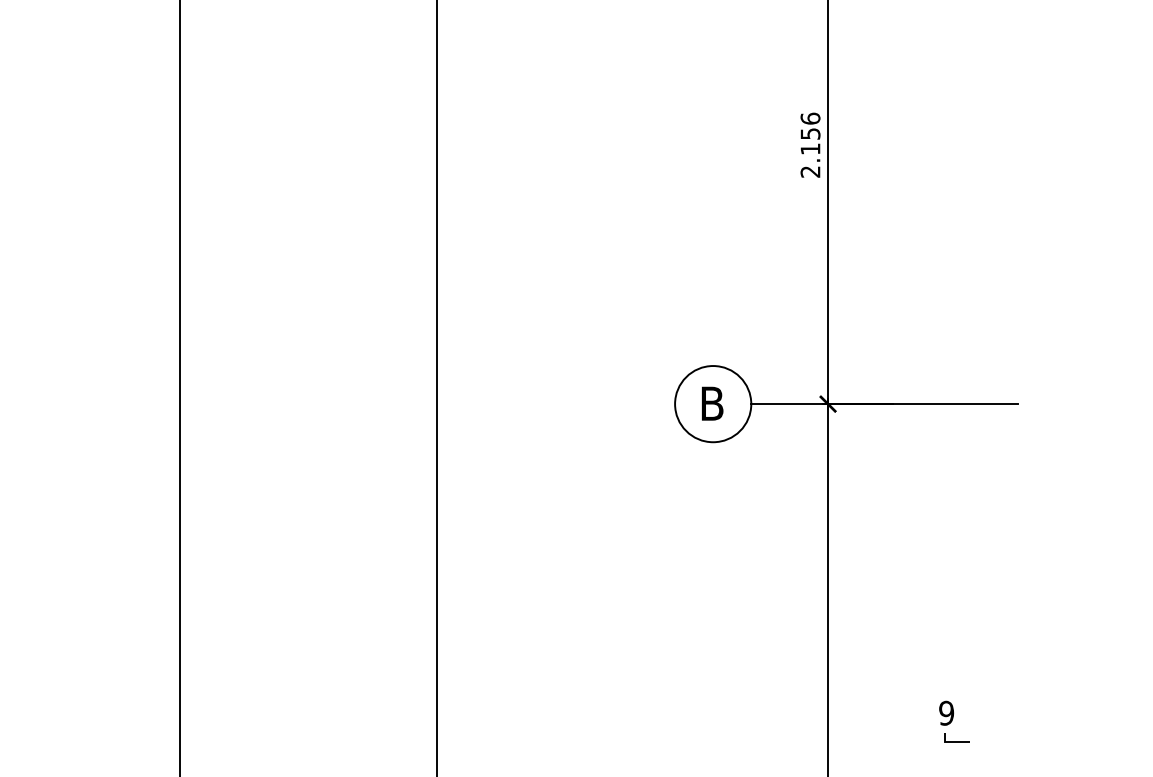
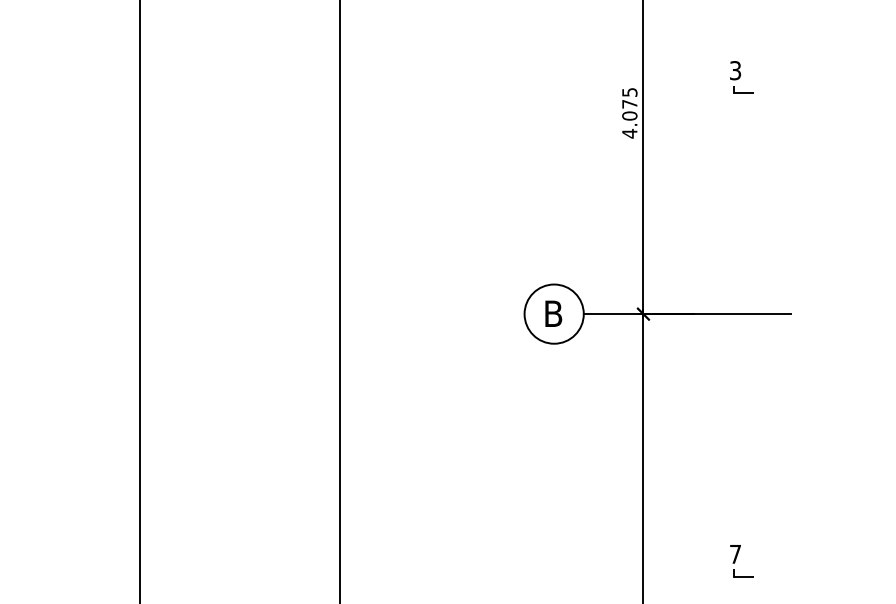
part: (954, 99) -> (741, 77), added
text: (810, 144) -> (629, 112), 2.156 -> 4.075
text: (946, 712) -> (735, 553), 9 -> 7

